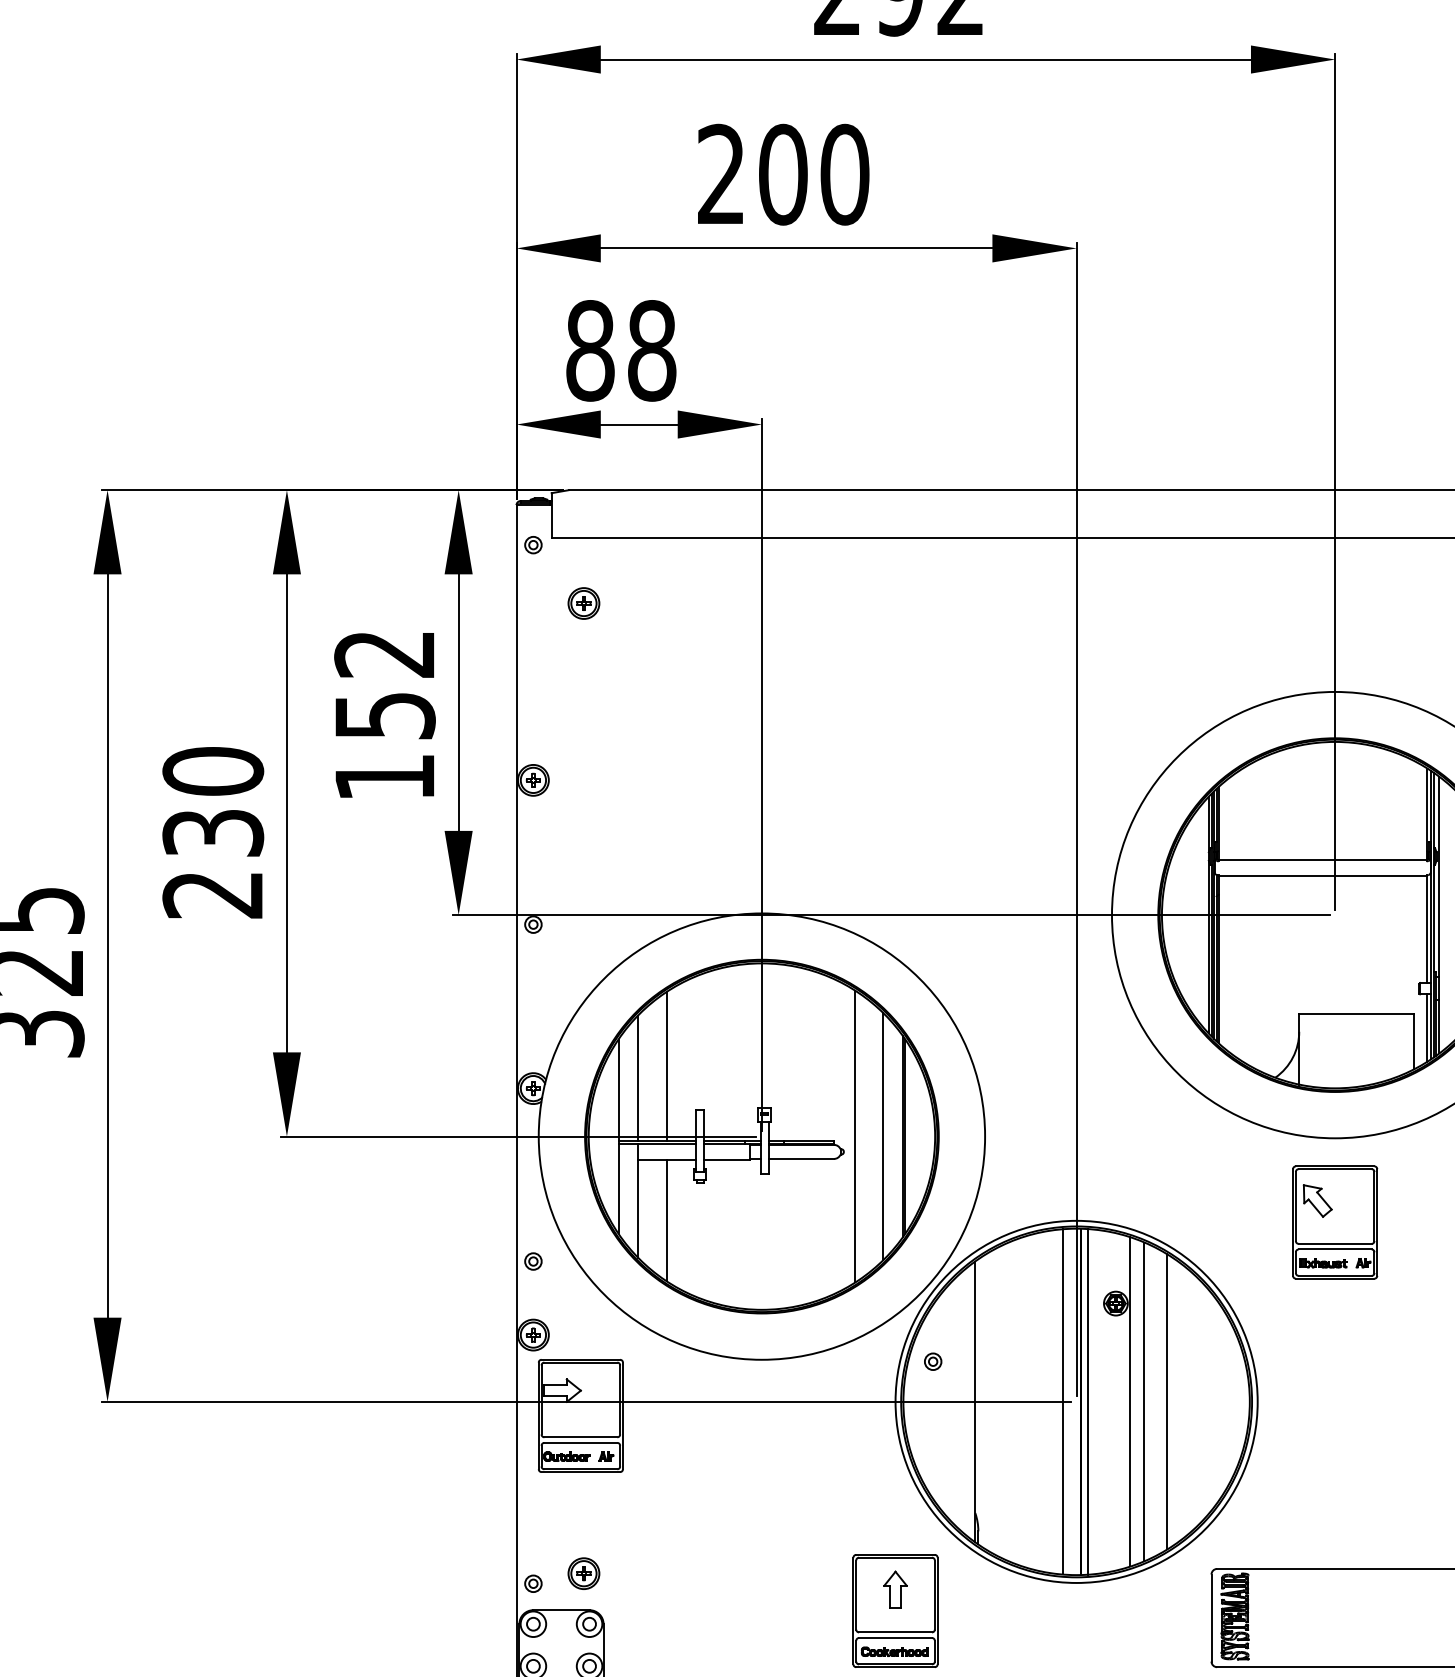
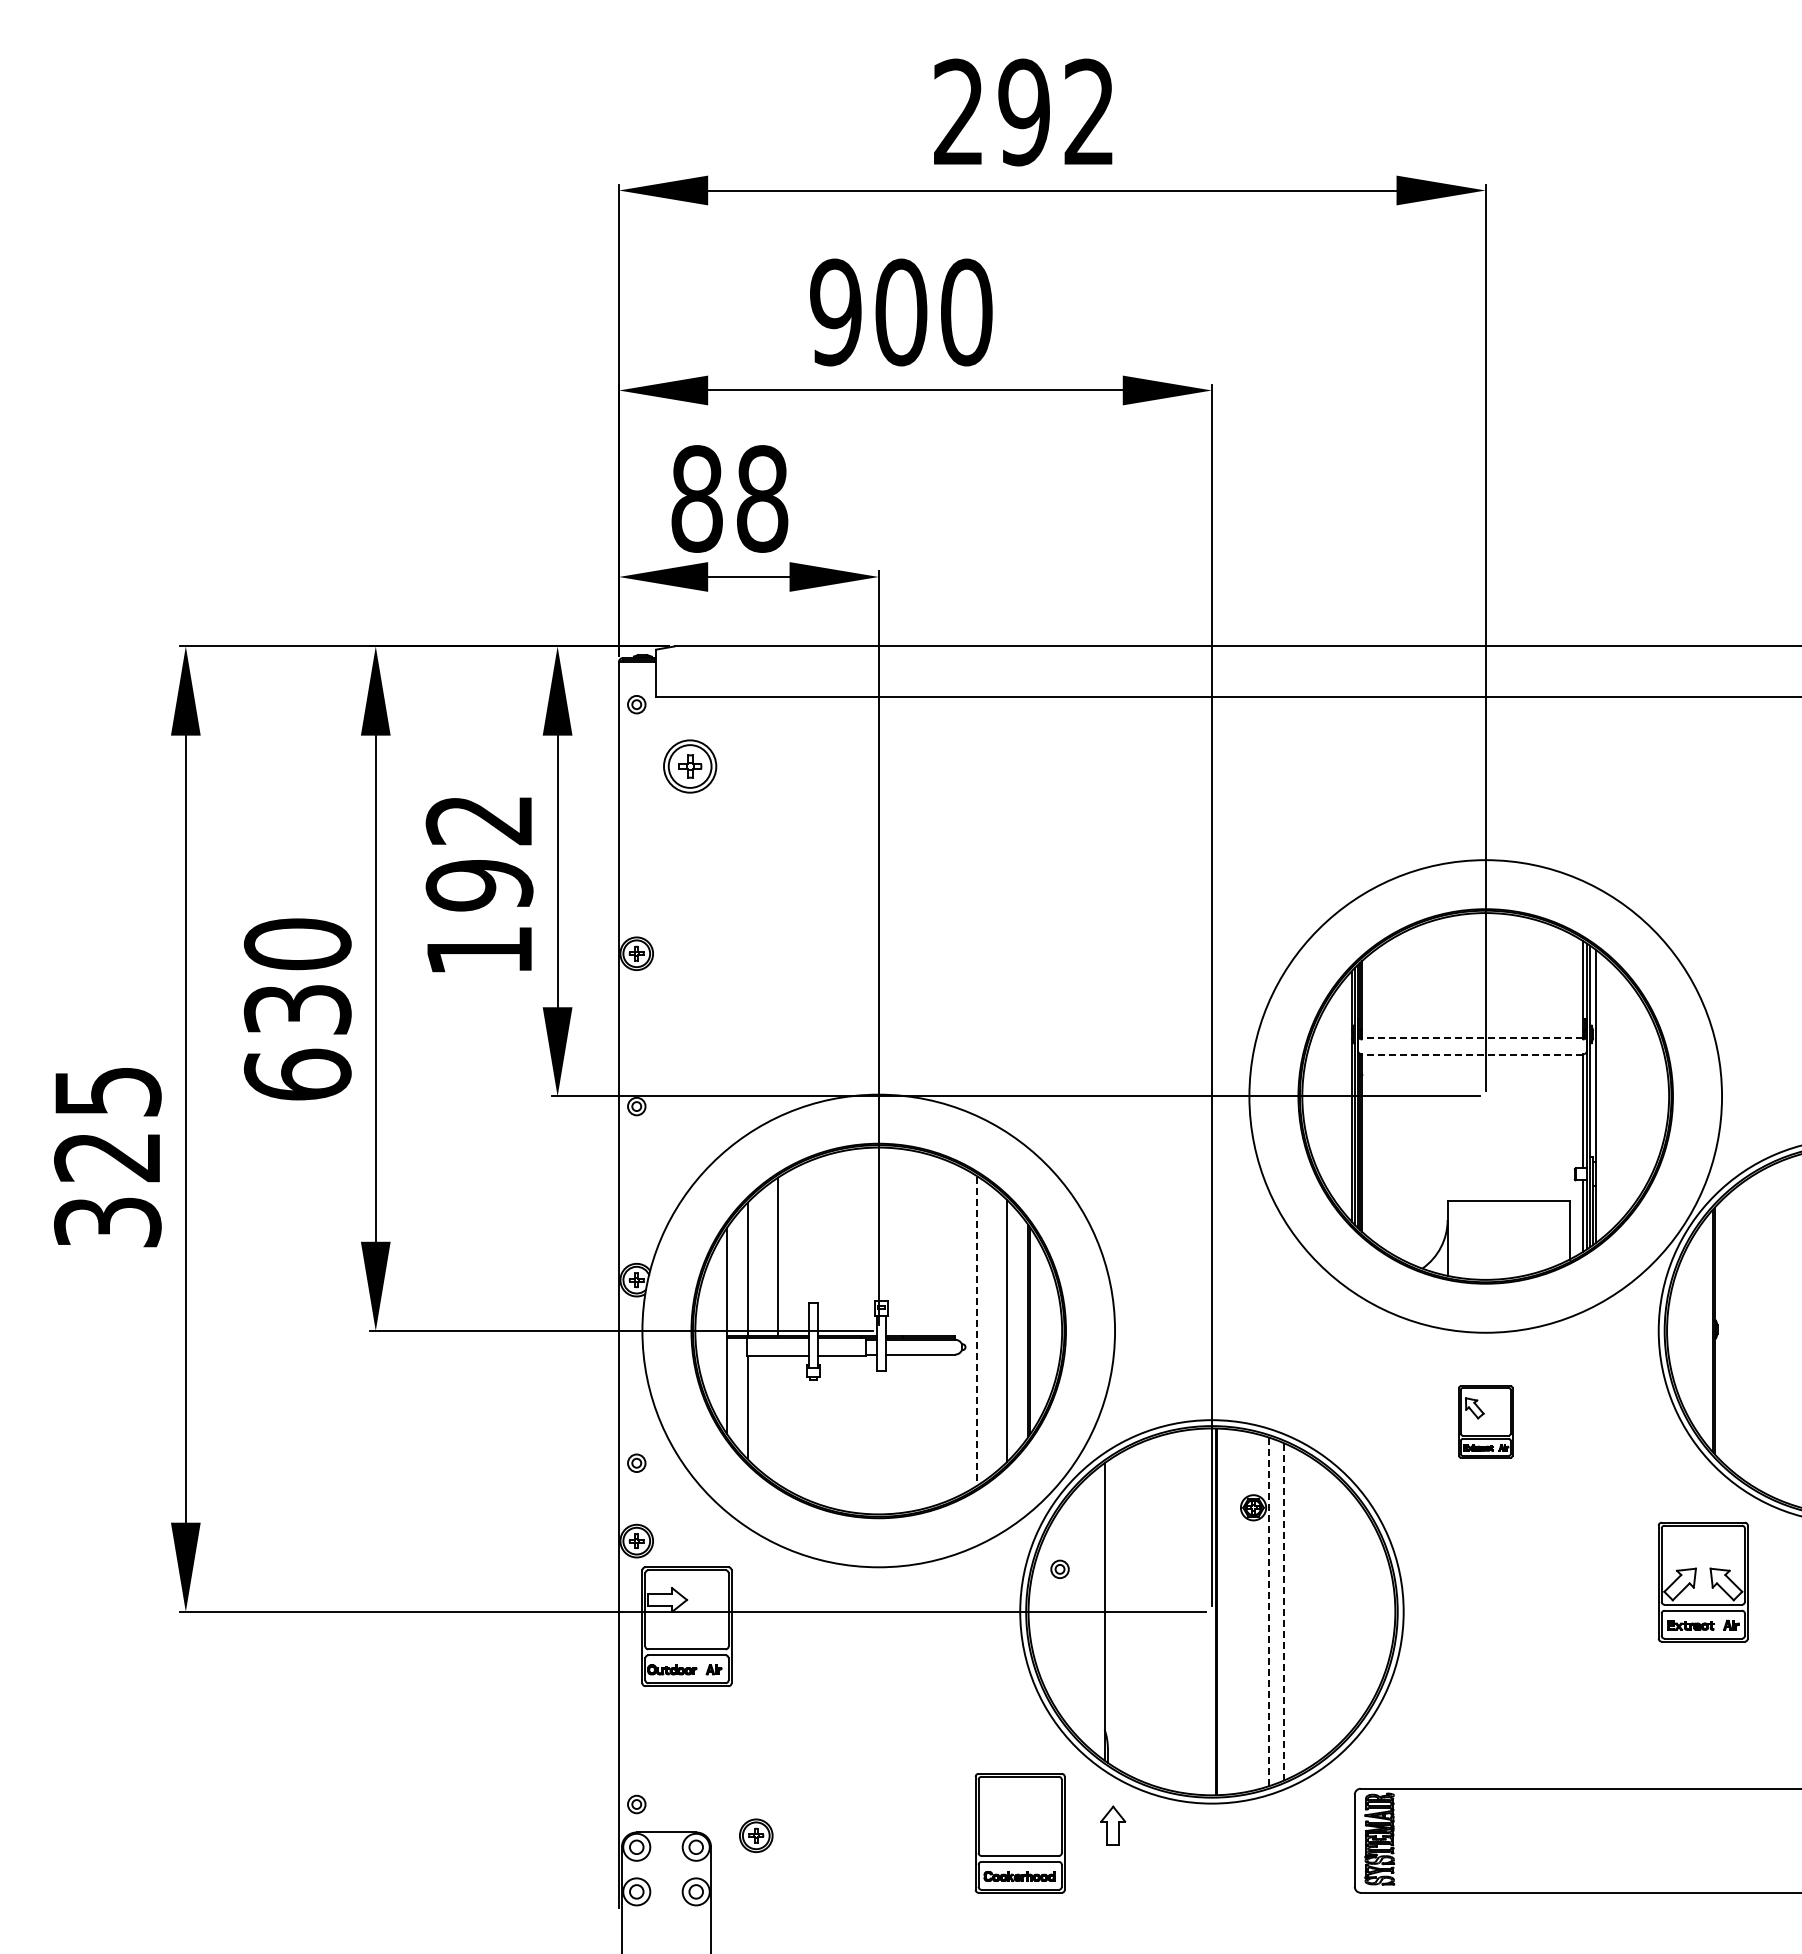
text: (721, 174) -> (835, 312), 200 -> 900
part: (584, 603) -> (690, 766), size x1.6
text: (384, 715) -> (479, 885), 152 -> 192
line: (1321, 860) -> (1471, 1038), solid -> dashed
line: (1321, 876) -> (1471, 1055), solid -> dashed
text: (213, 894) -> (297, 1074), 230 -> 630
line: (854, 1137) -> (976, 1331), solid -> dashed
line: (666, 1220) -> (777, 1419), removed
part: (1334, 1222) -> (1485, 1421), size x0.6
line: (1062, 1401) -> (1197, 1611), removed
line: (1088, 1401) -> (1224, 1611), removed
line: (1166, 1401) -> (1307, 1611), removed
line: (1130, 1402) -> (1268, 1612), solid -> dashed
line: (1144, 1402) -> (1283, 1612), solid -> dashed
part: (584, 1573) -> (756, 1835), moved
part: (895, 1589) -> (1113, 1825), moved

